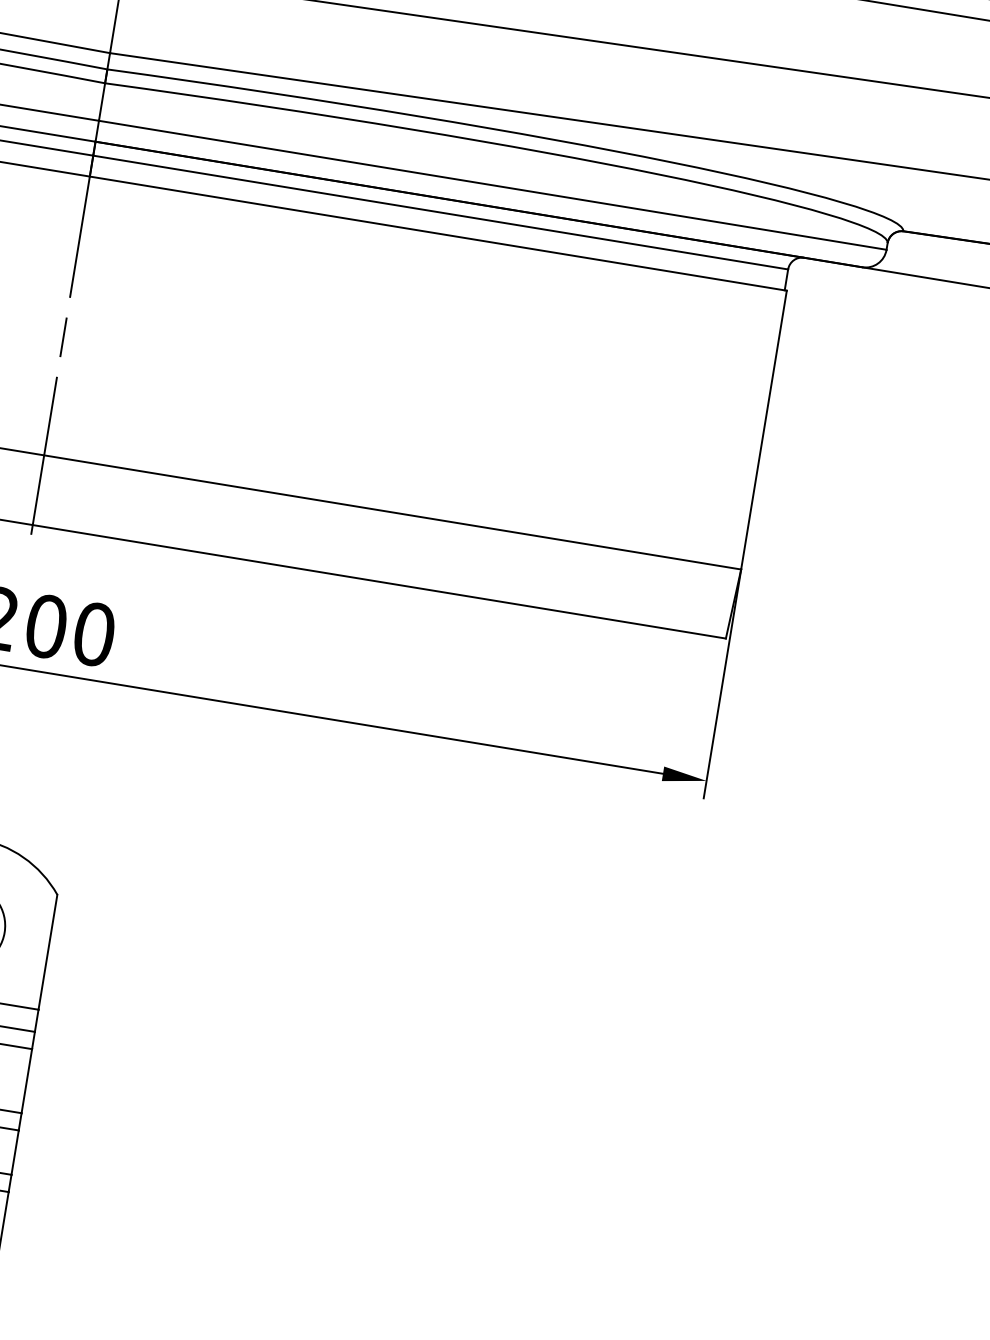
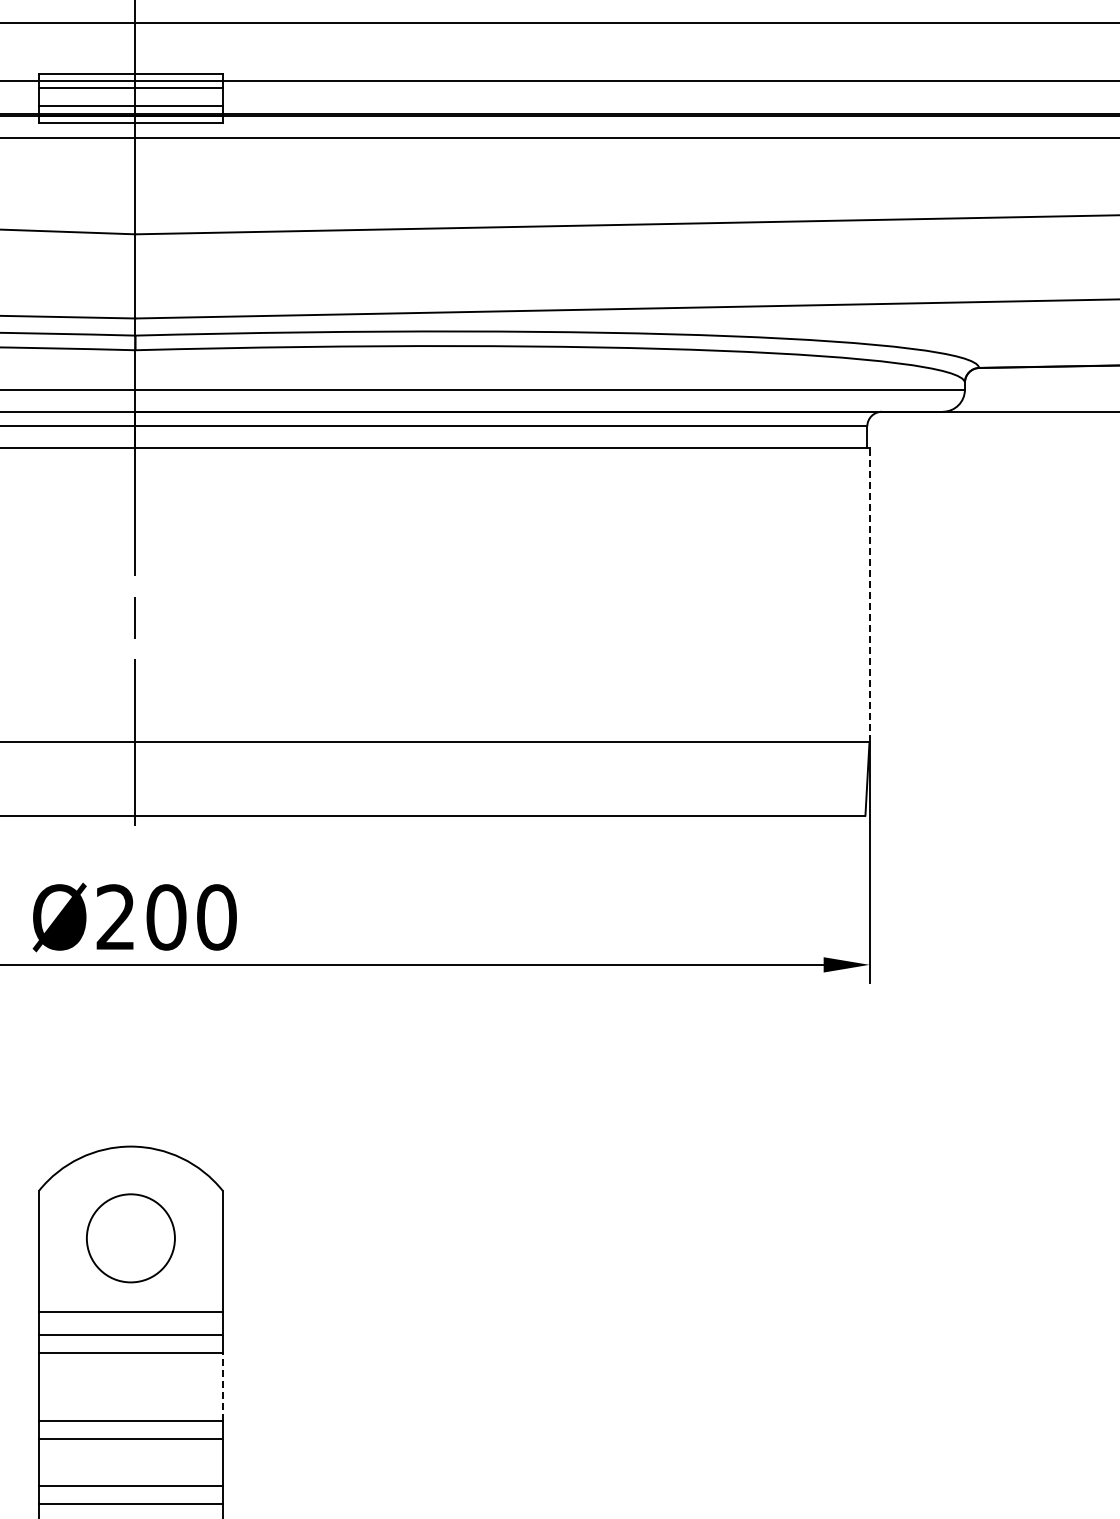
line: (763, 430) -> (869, 595), solid -> dashed
line: (26, 1081) -> (222, 1387), solid -> dashed

